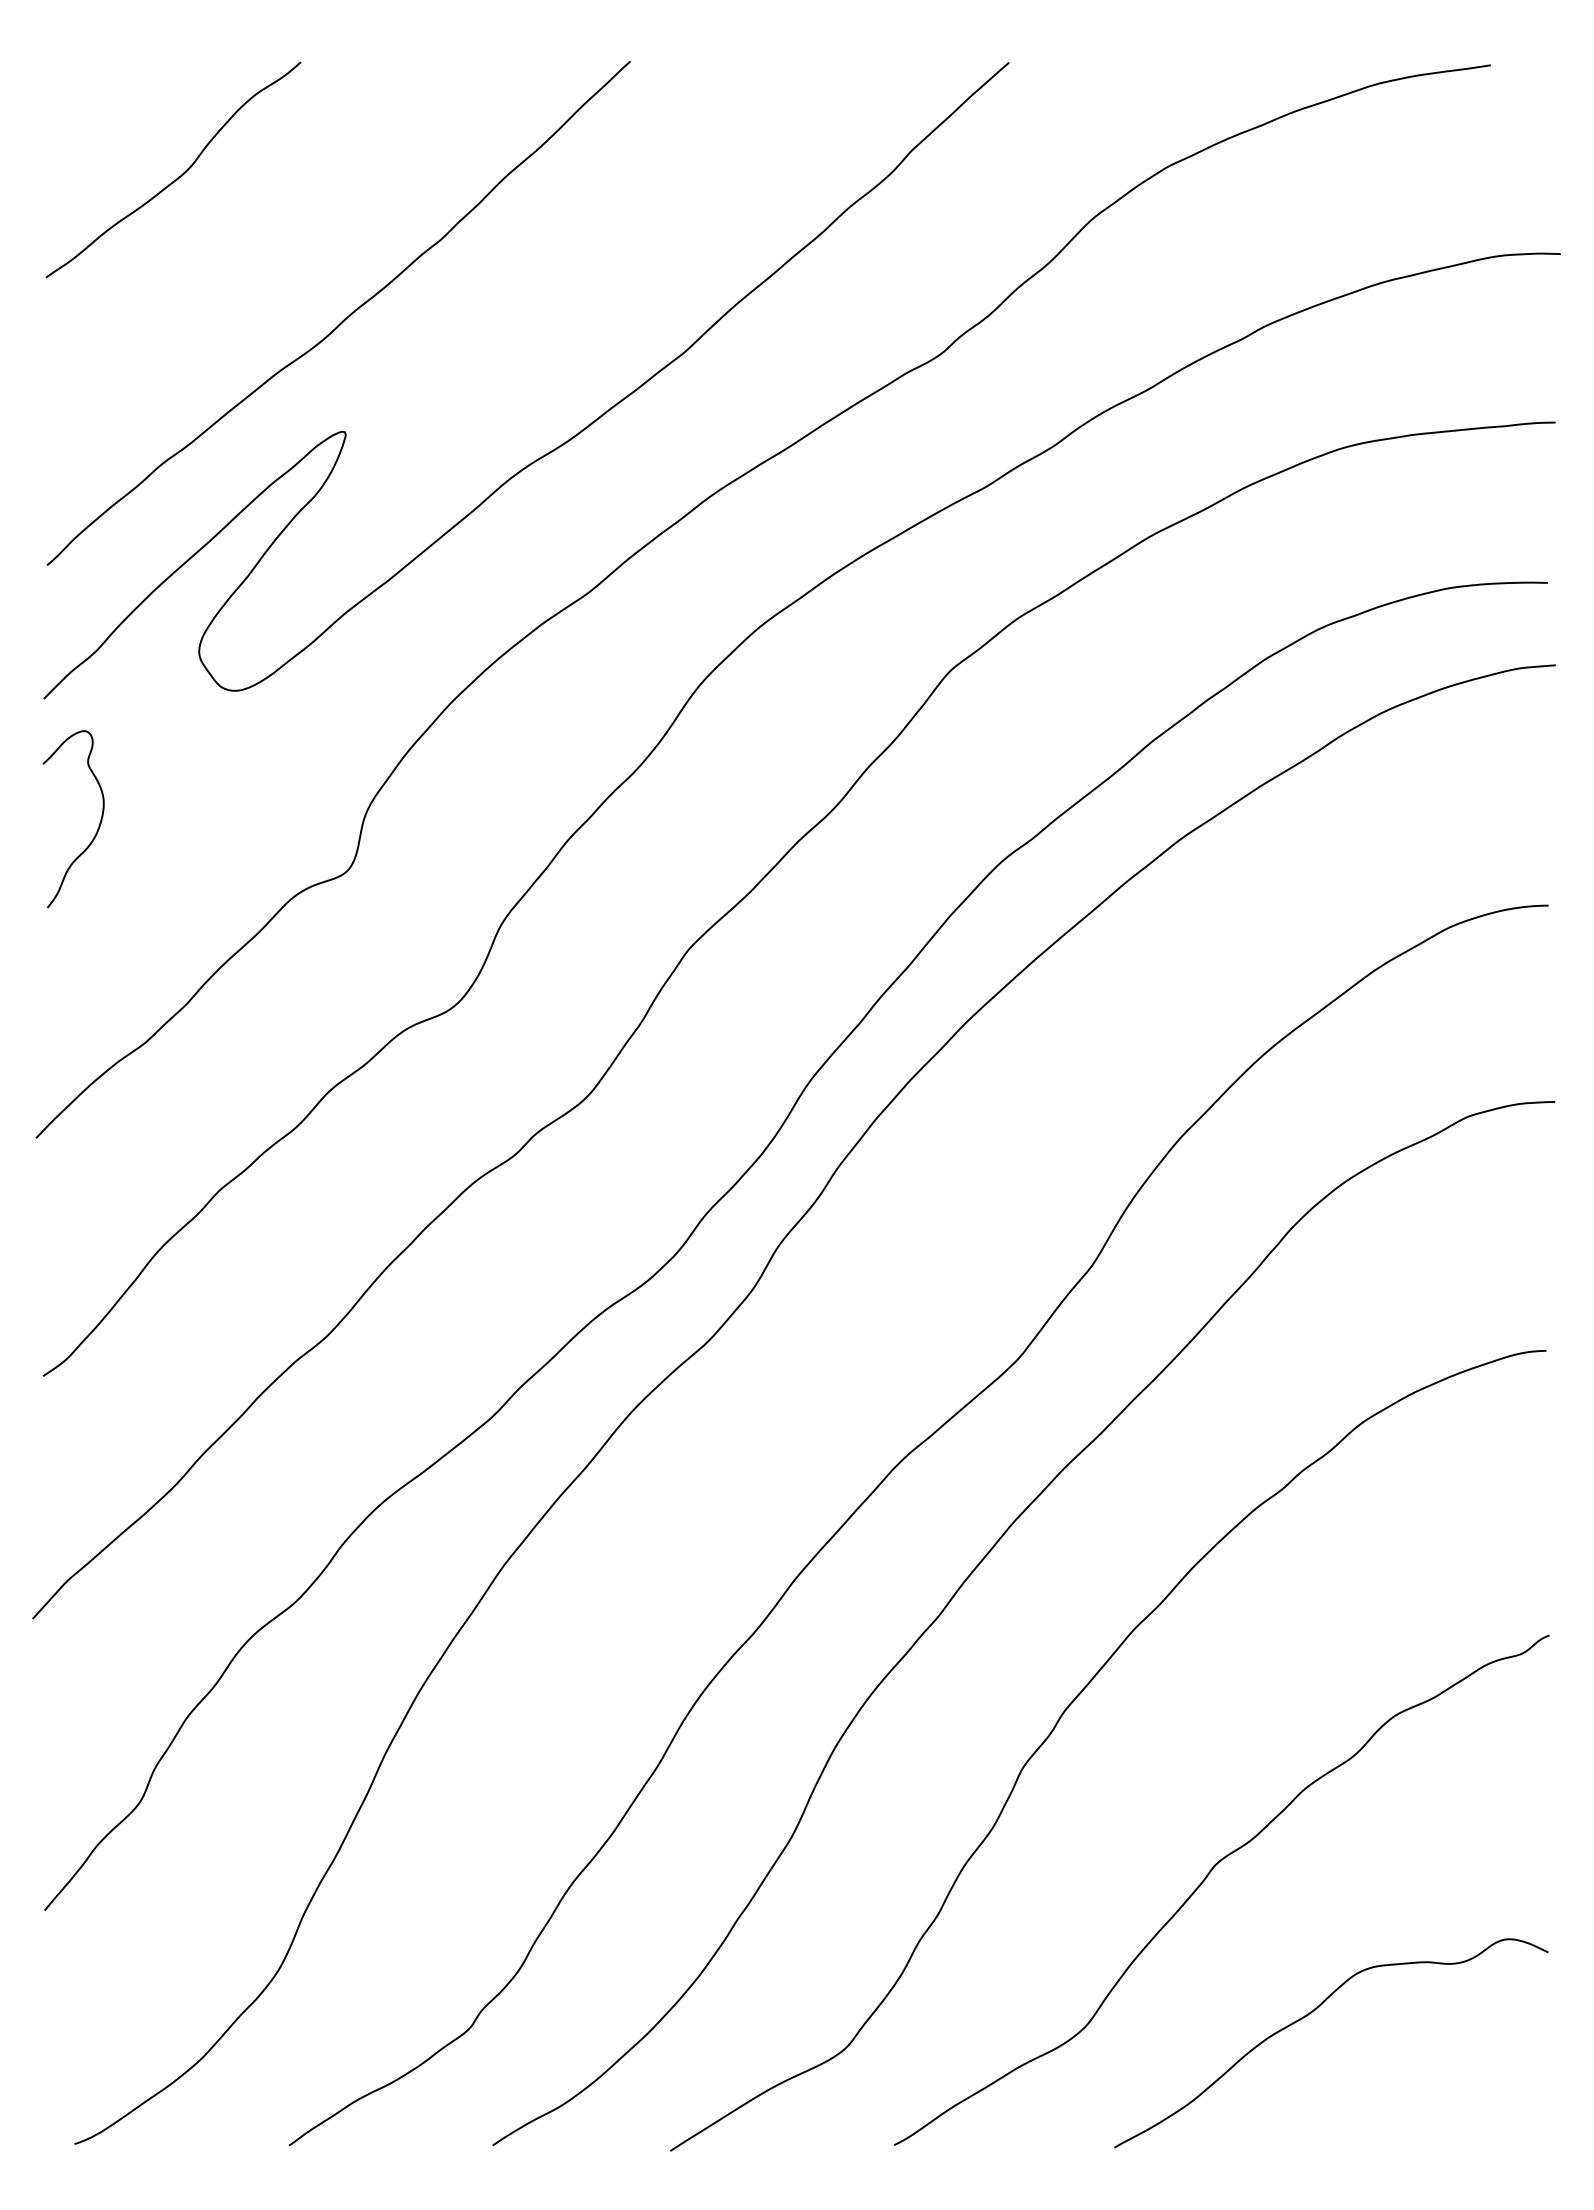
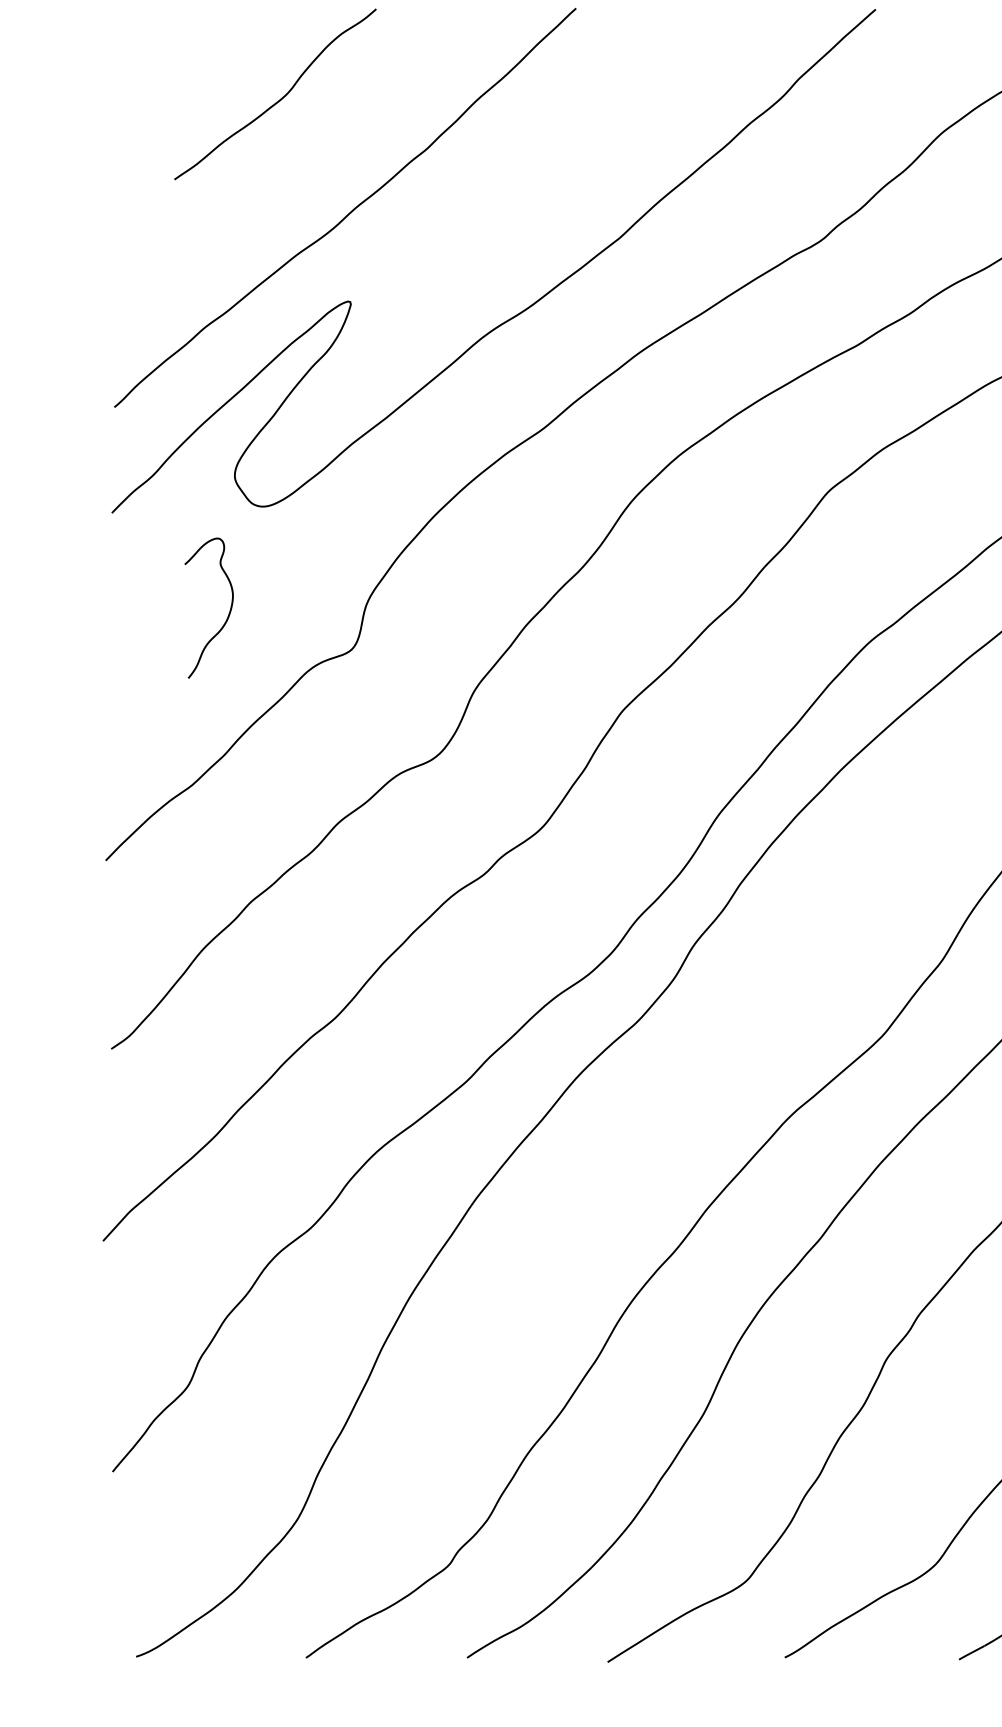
curve: (178, 176) -> (279, 99), moved
curve: (97, 828) -> (227, 615), moved

